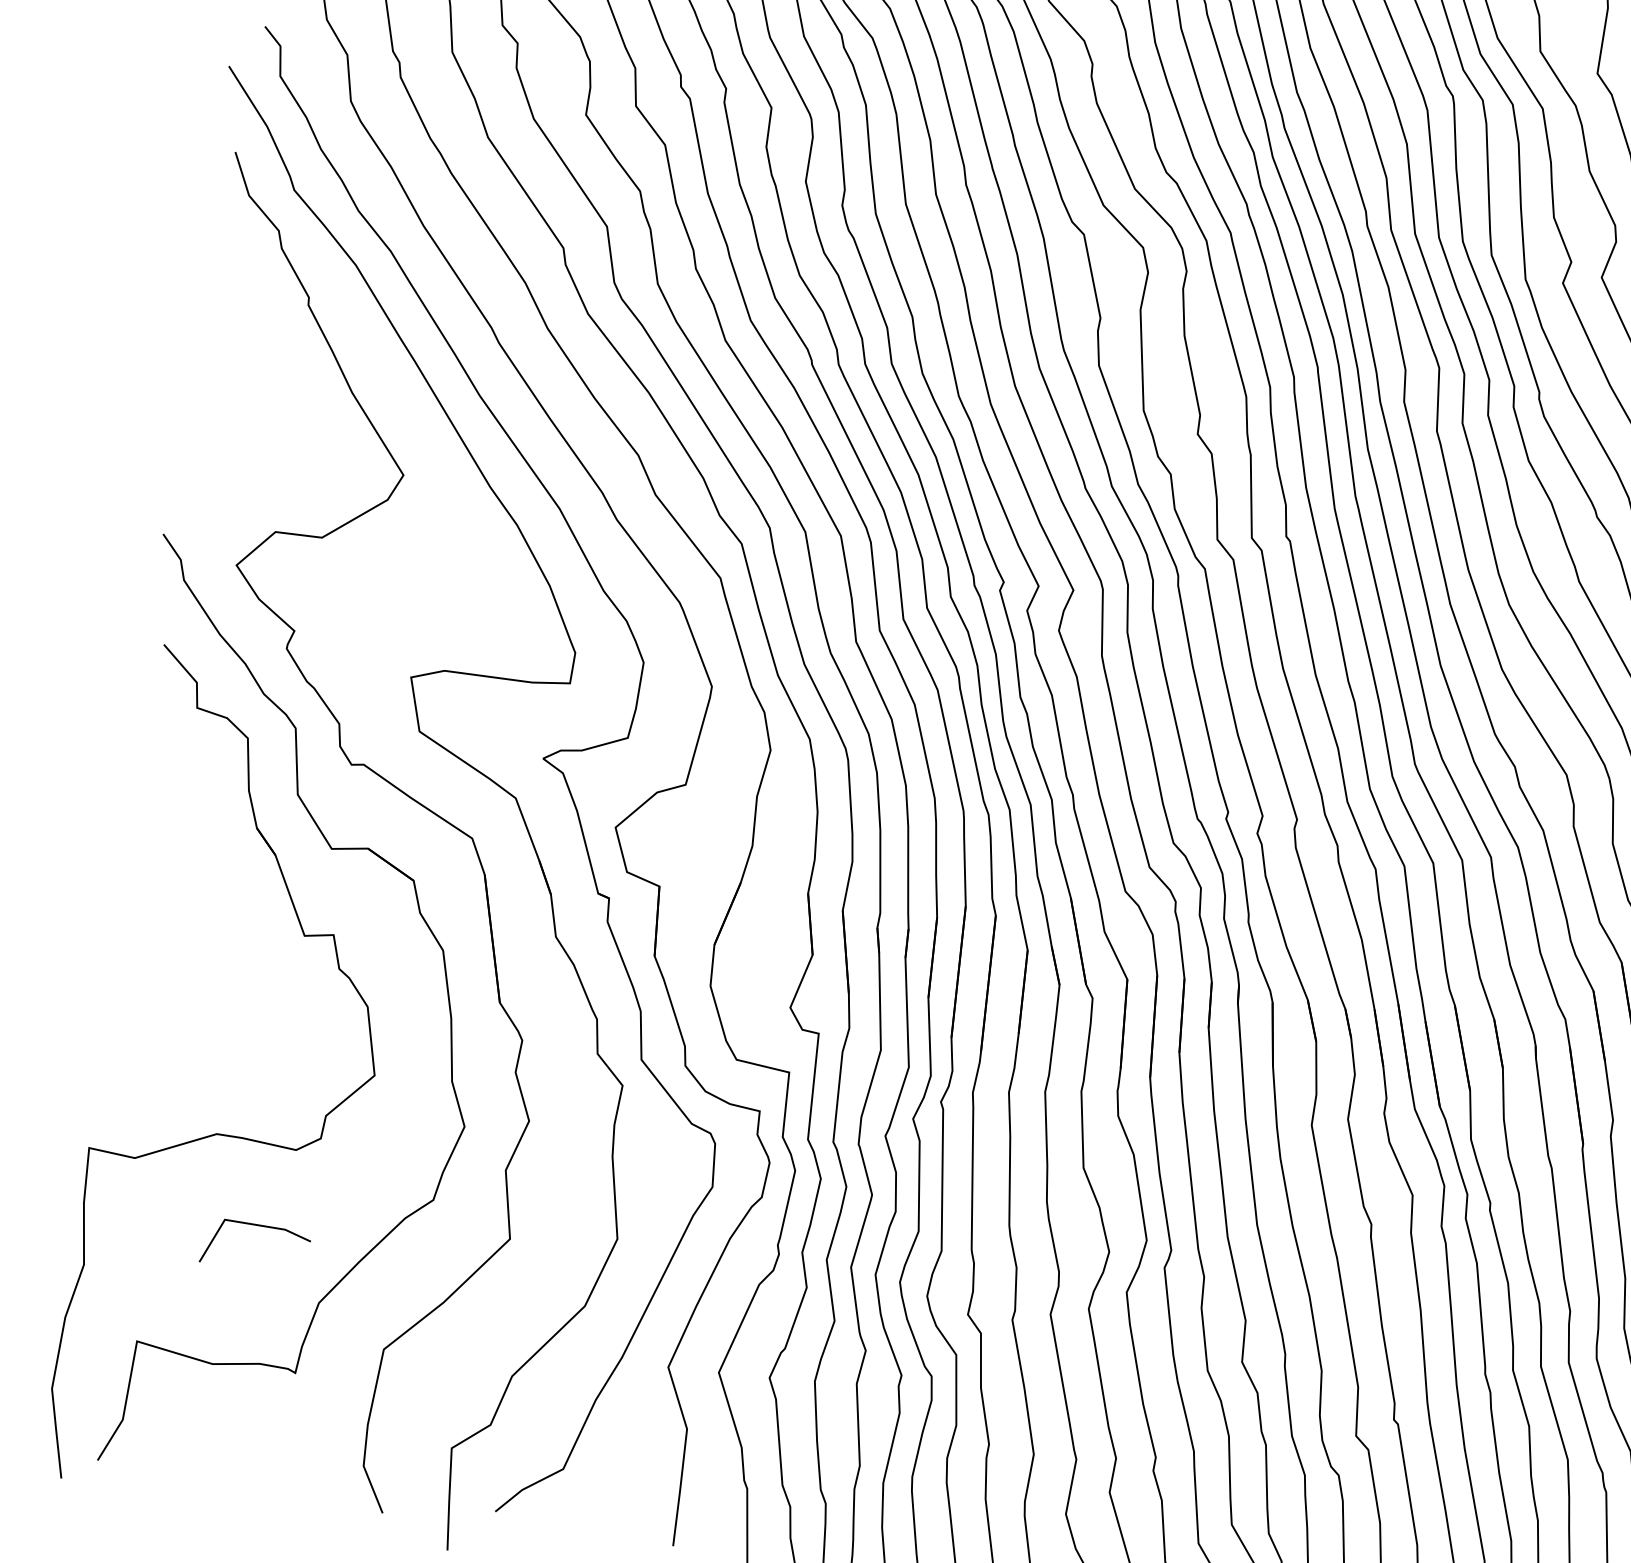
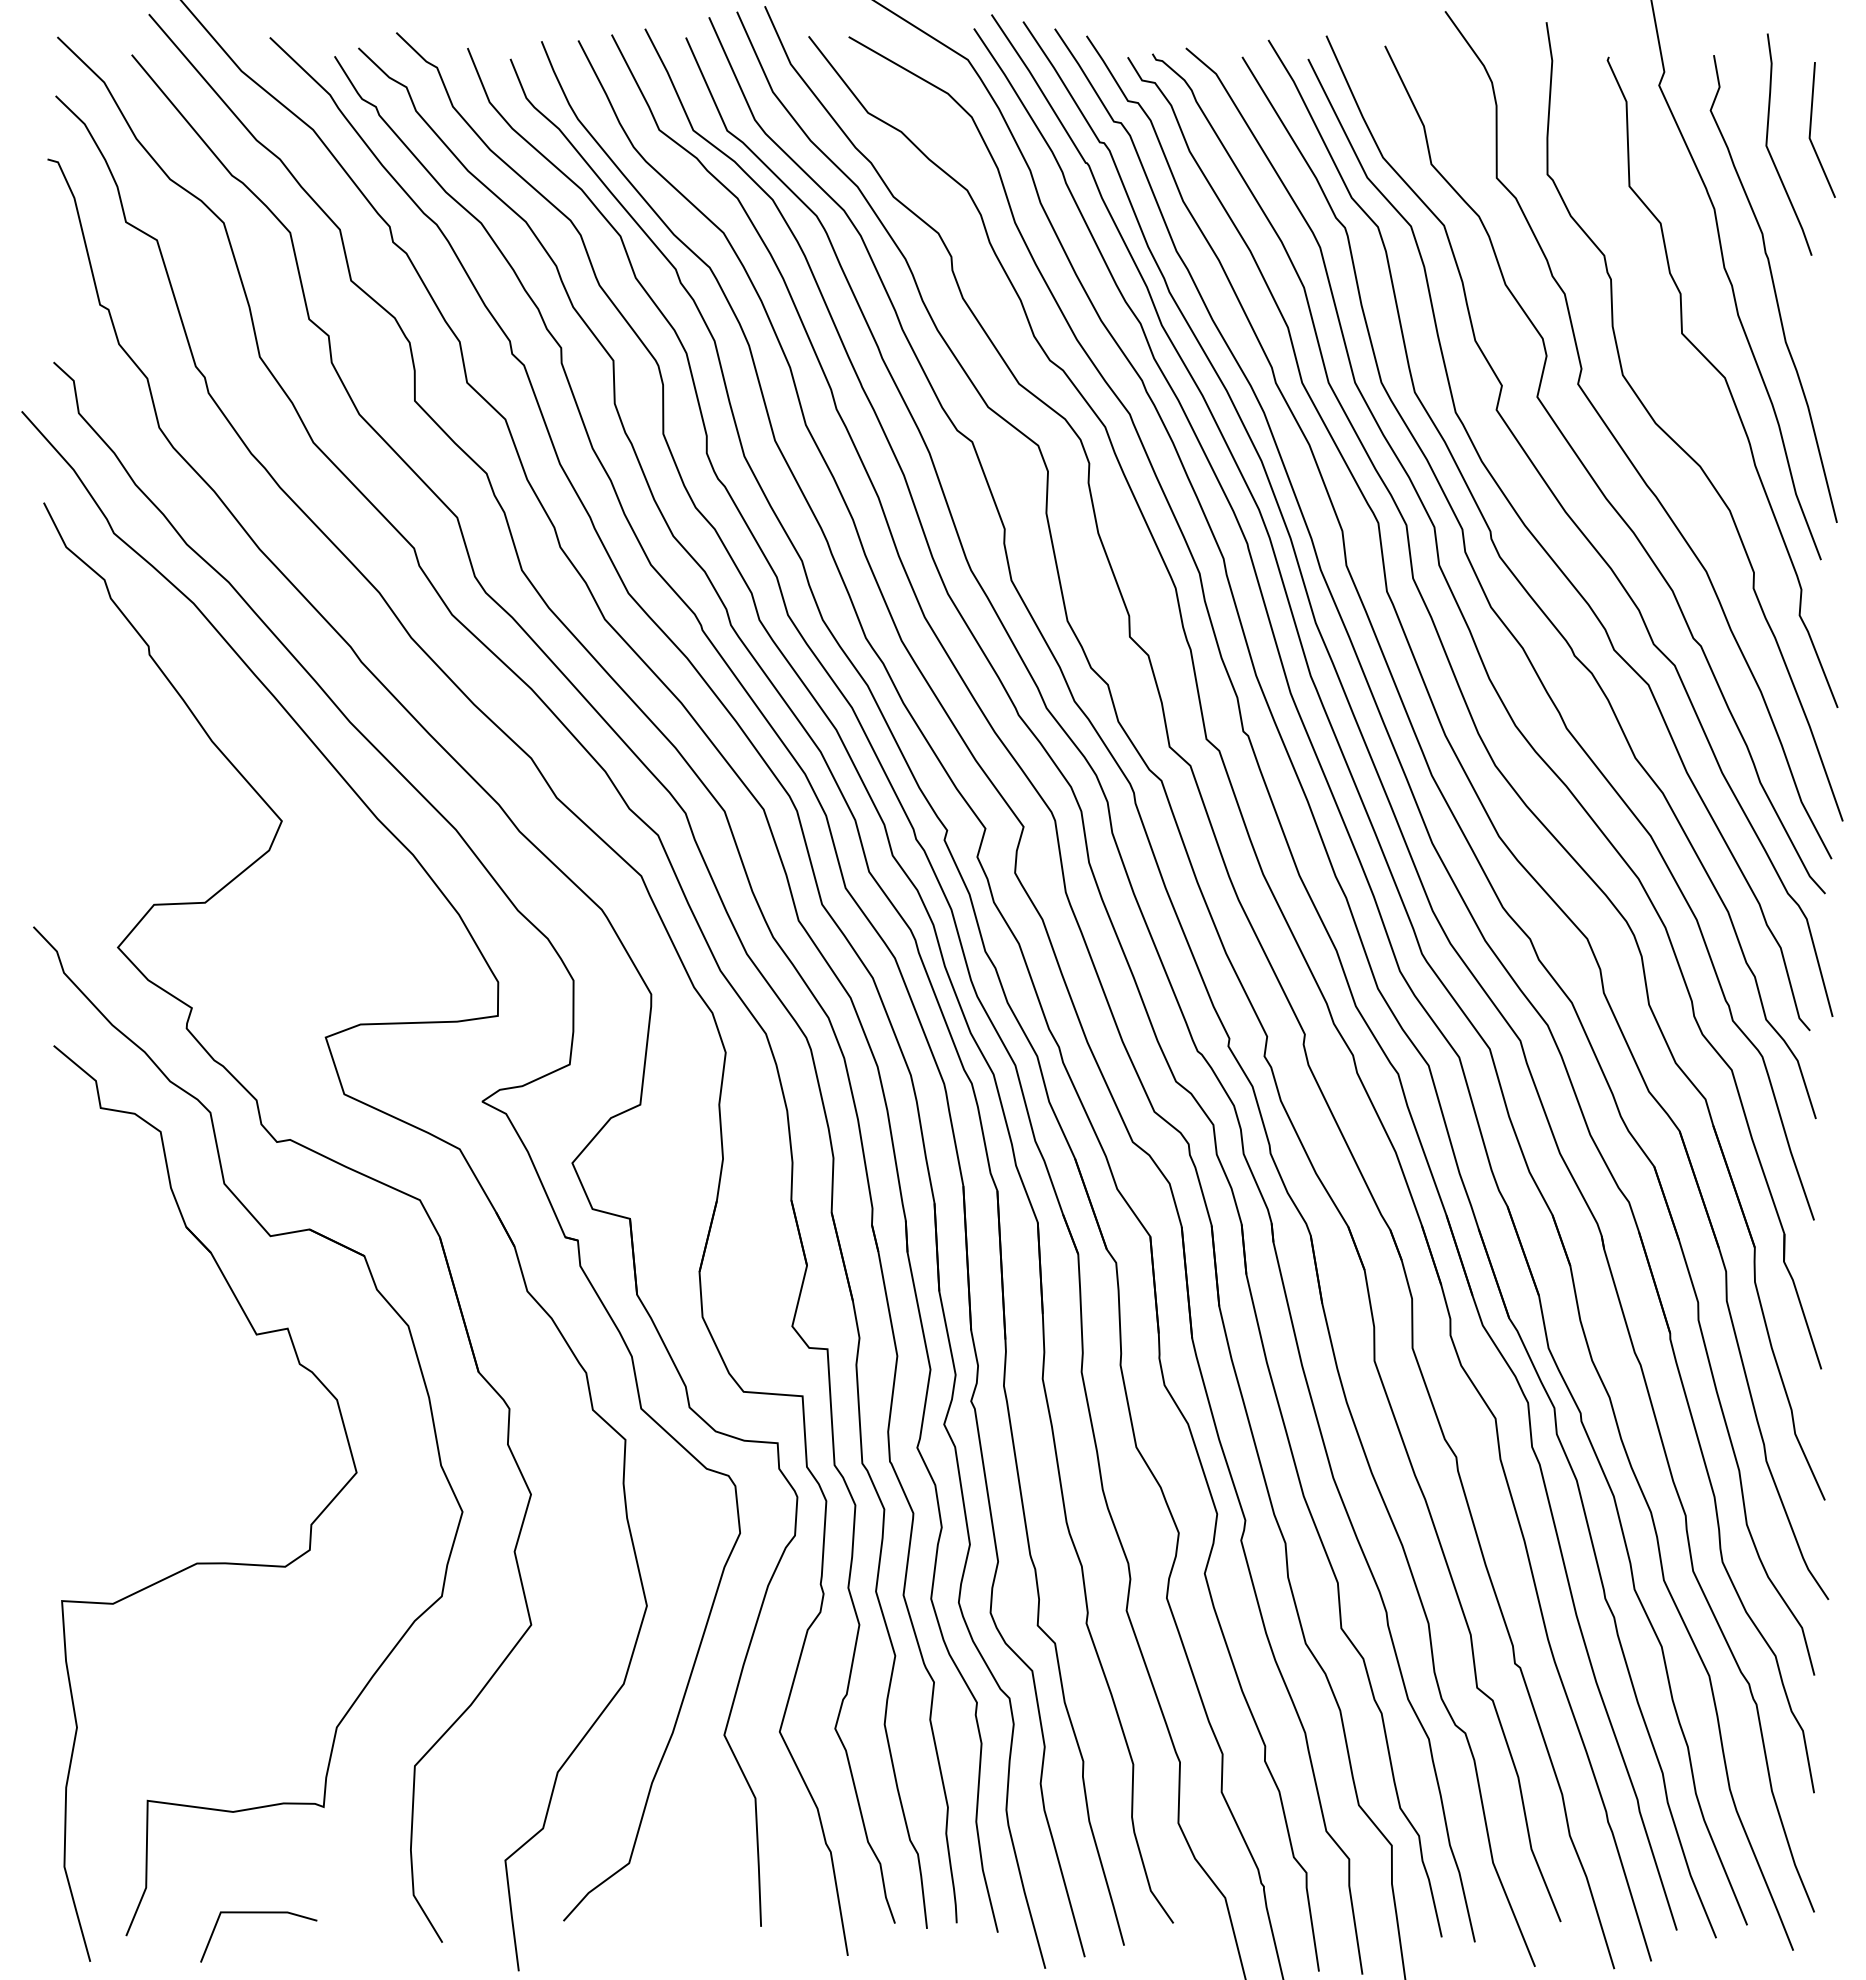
line: (258, 1226) -> (258, 1913), moved

